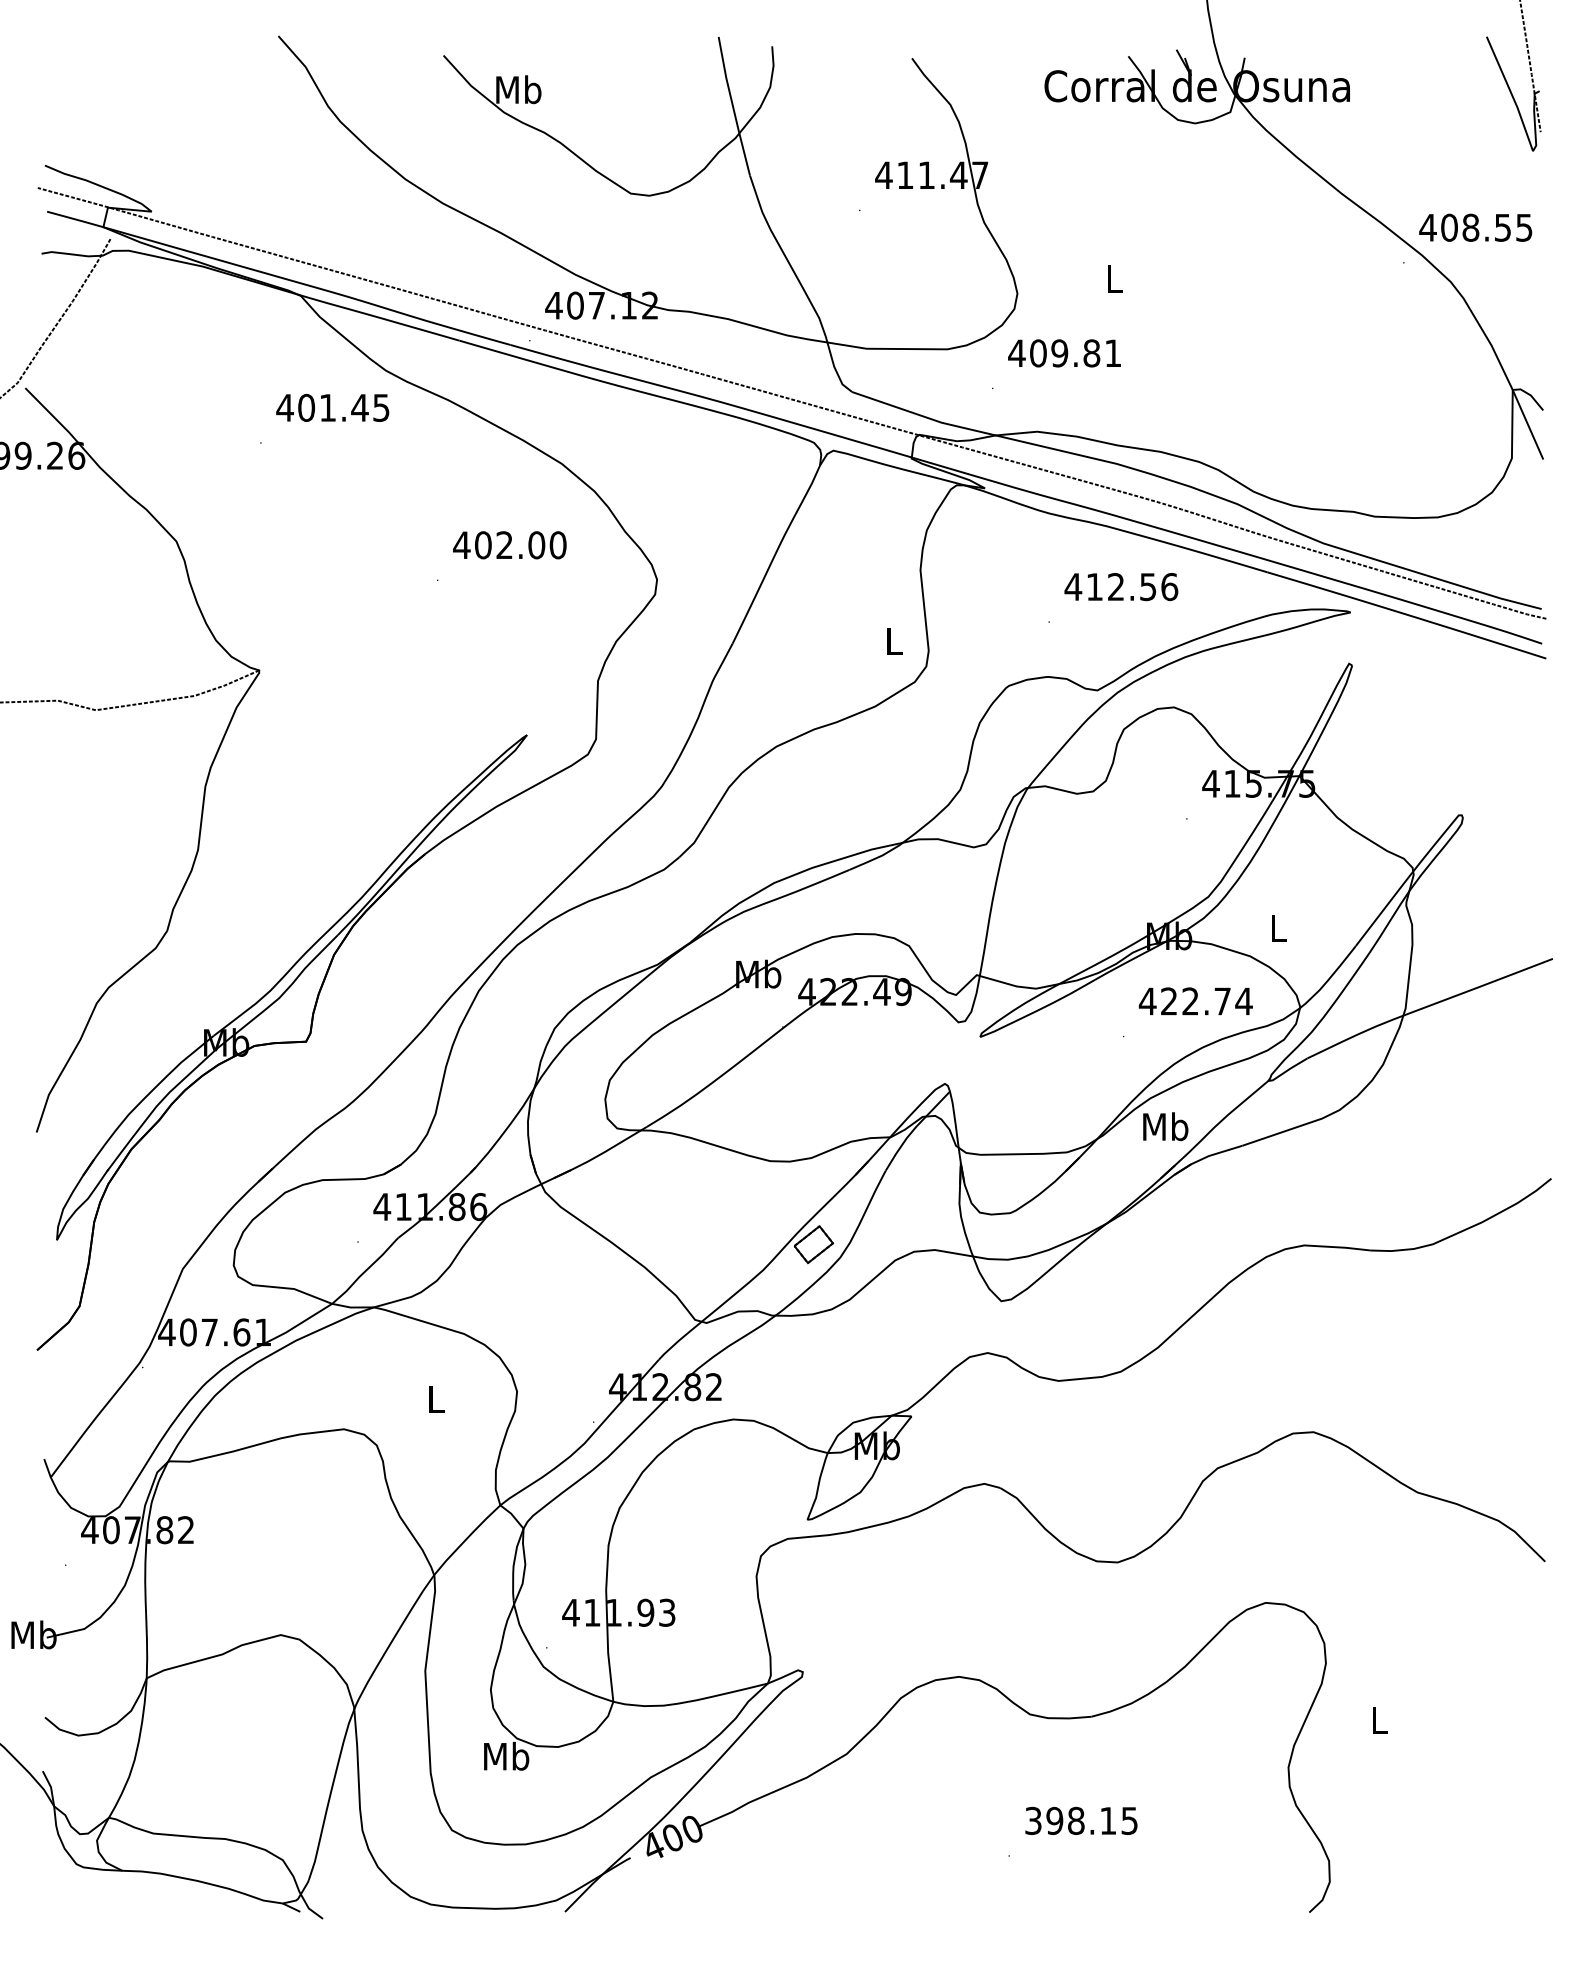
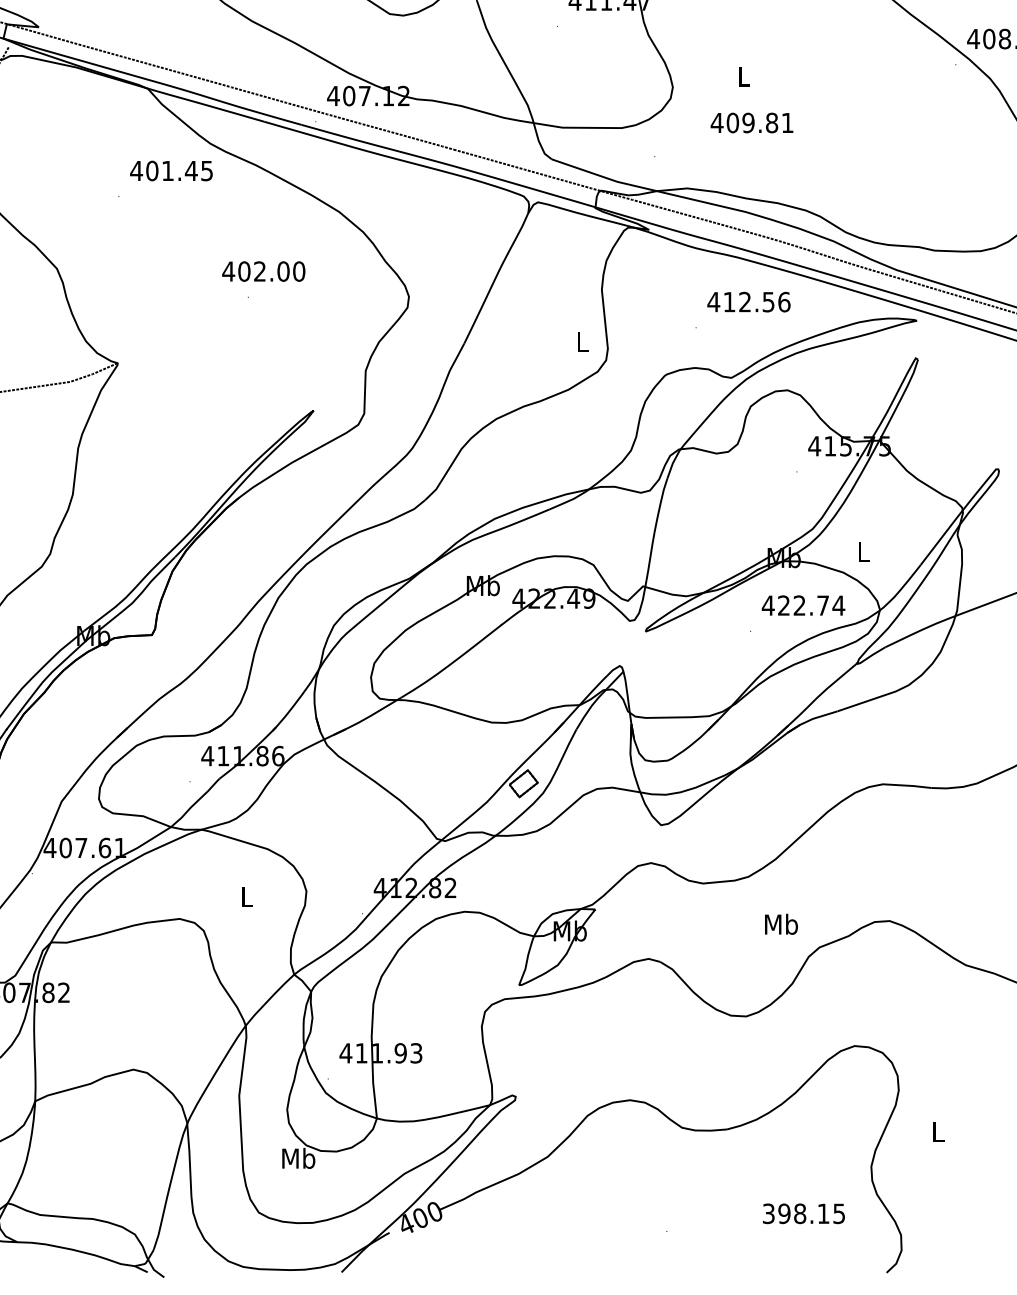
text: (1064, 353) -> (751, 123), moved
text: (509, 545) -> (263, 271), moved
text: (1165, 1126) -> (781, 924), moved
text: (1081, 1820) -> (803, 1213), moved

